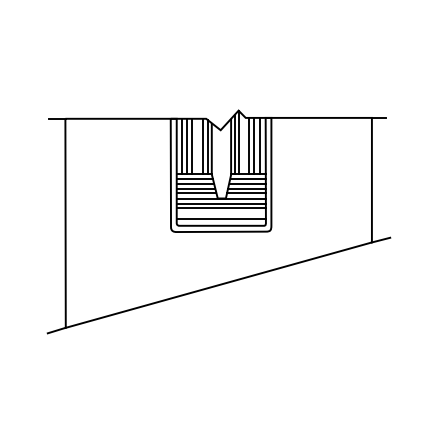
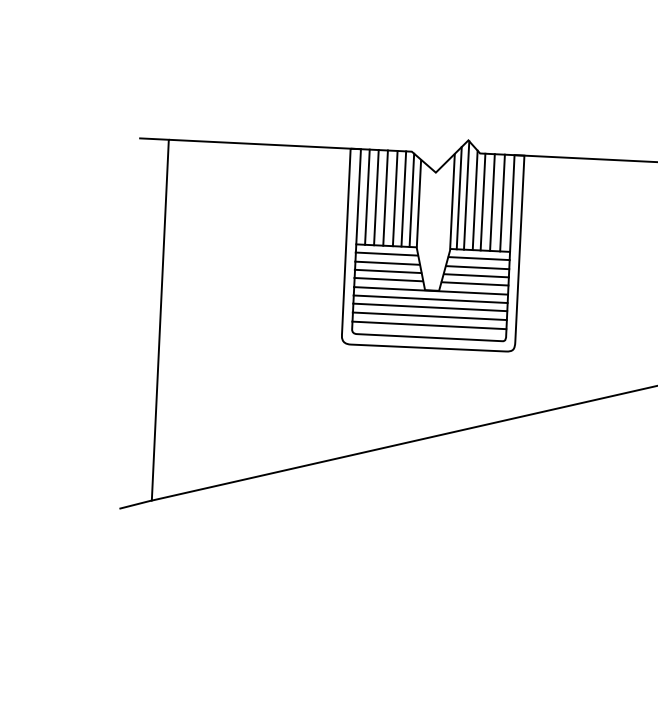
line: (244, 144) -> (475, 199), added
line: (197, 145) -> (394, 197), added
line: (220, 213) -> (428, 316), added

